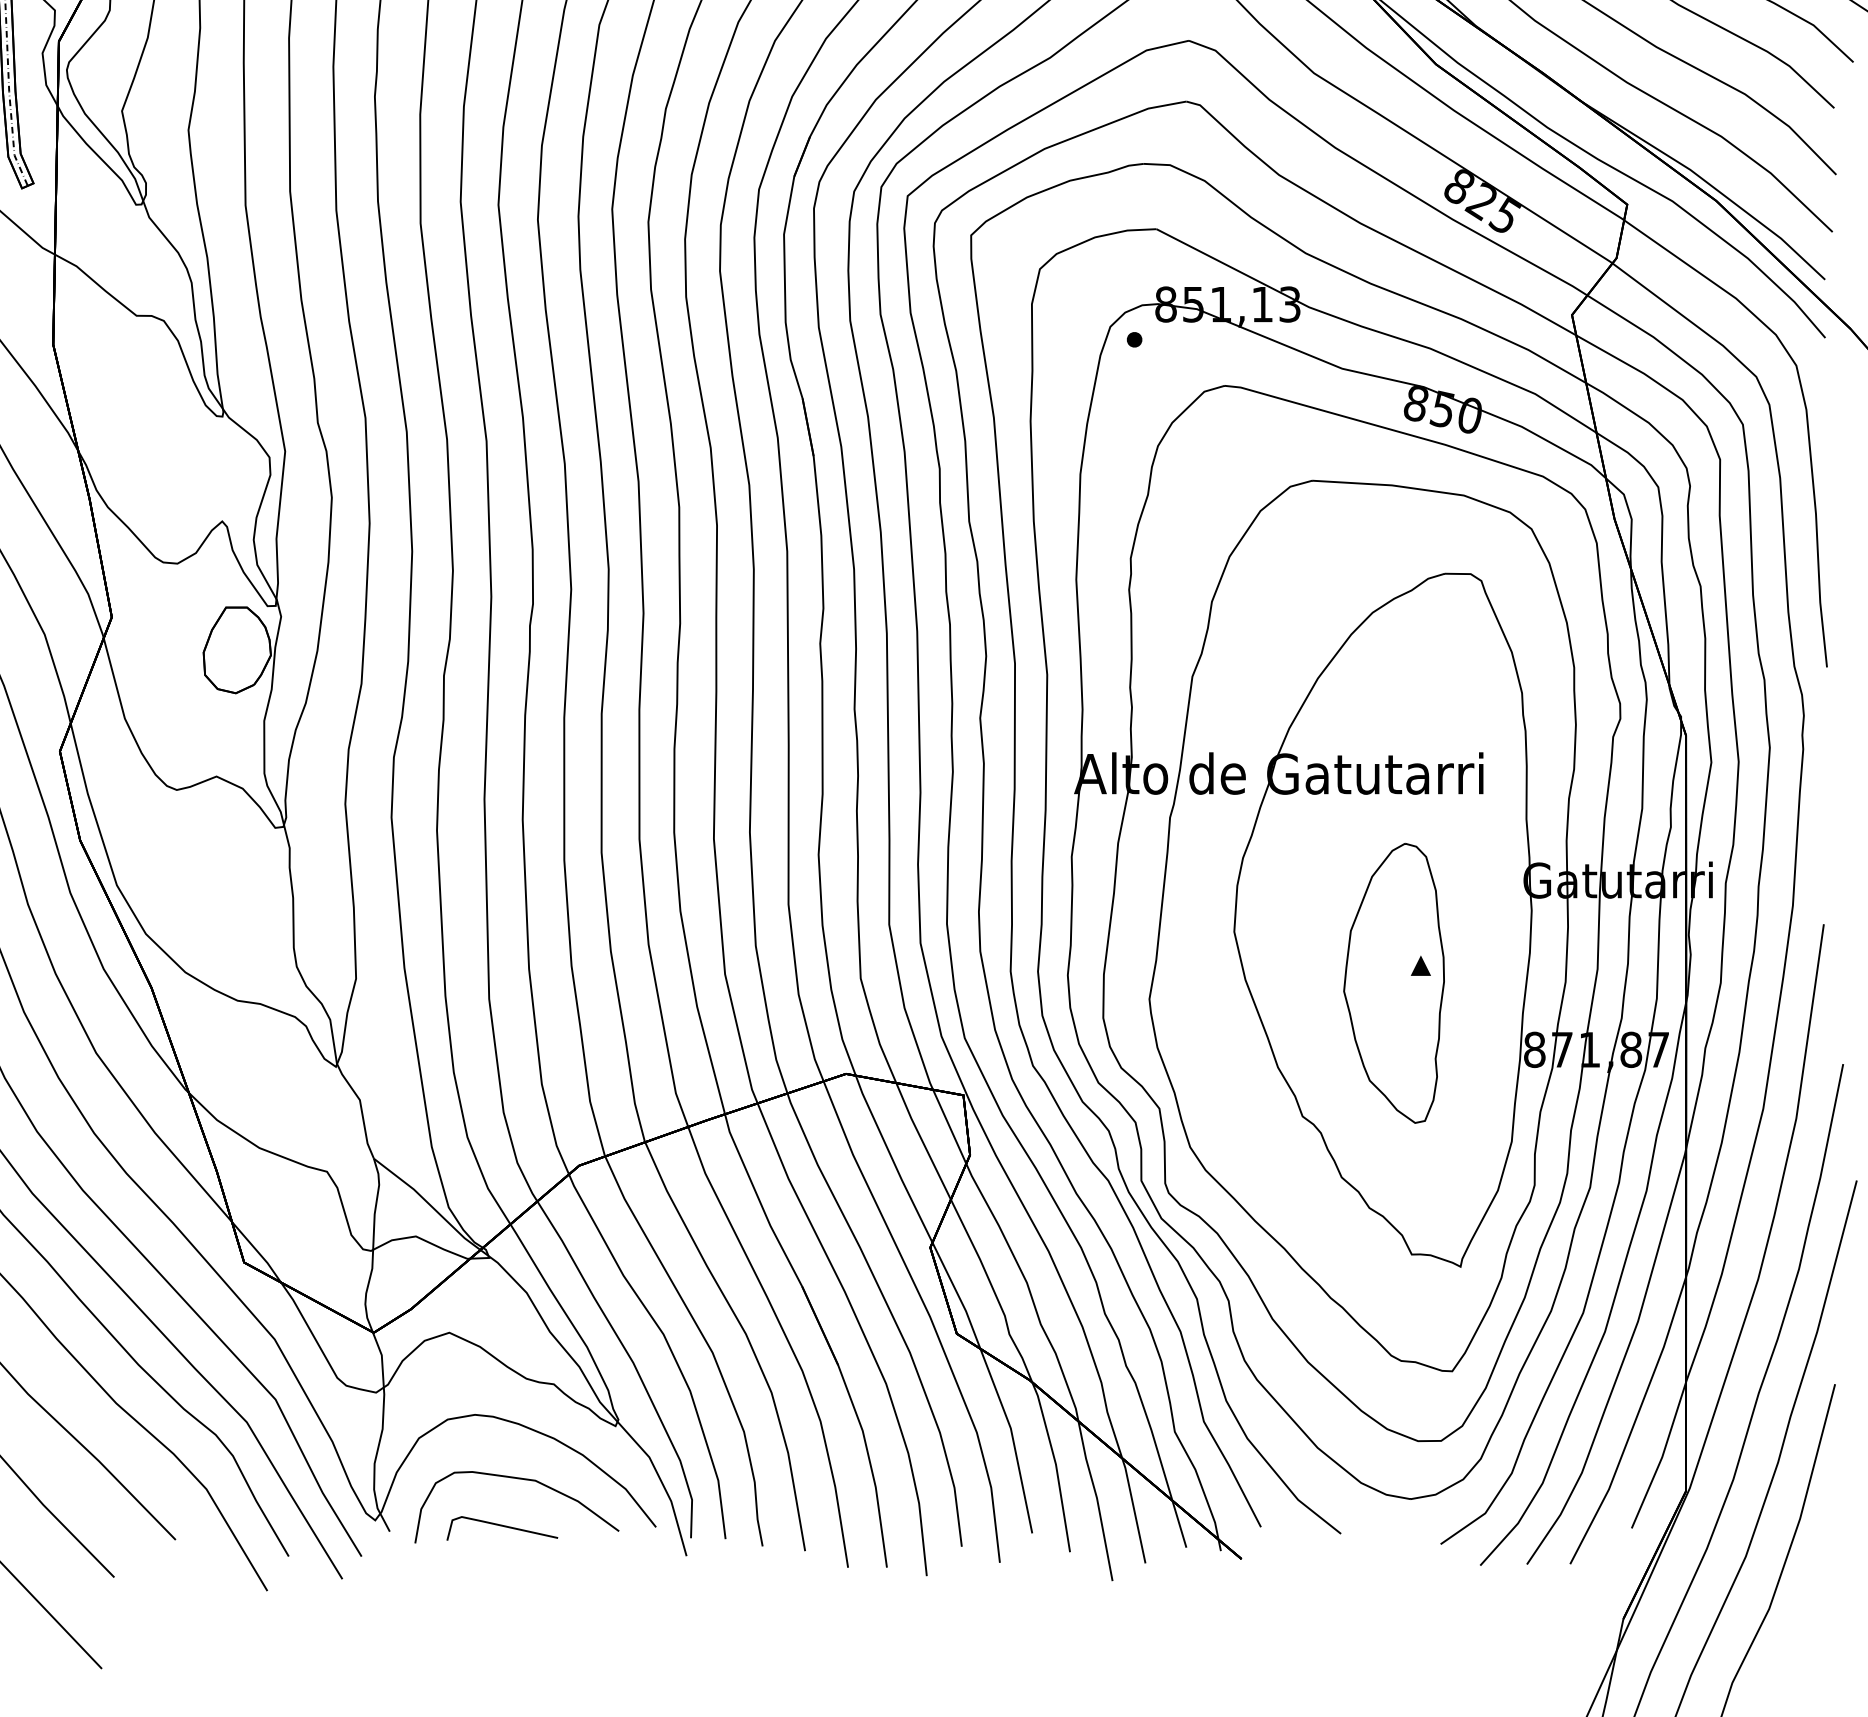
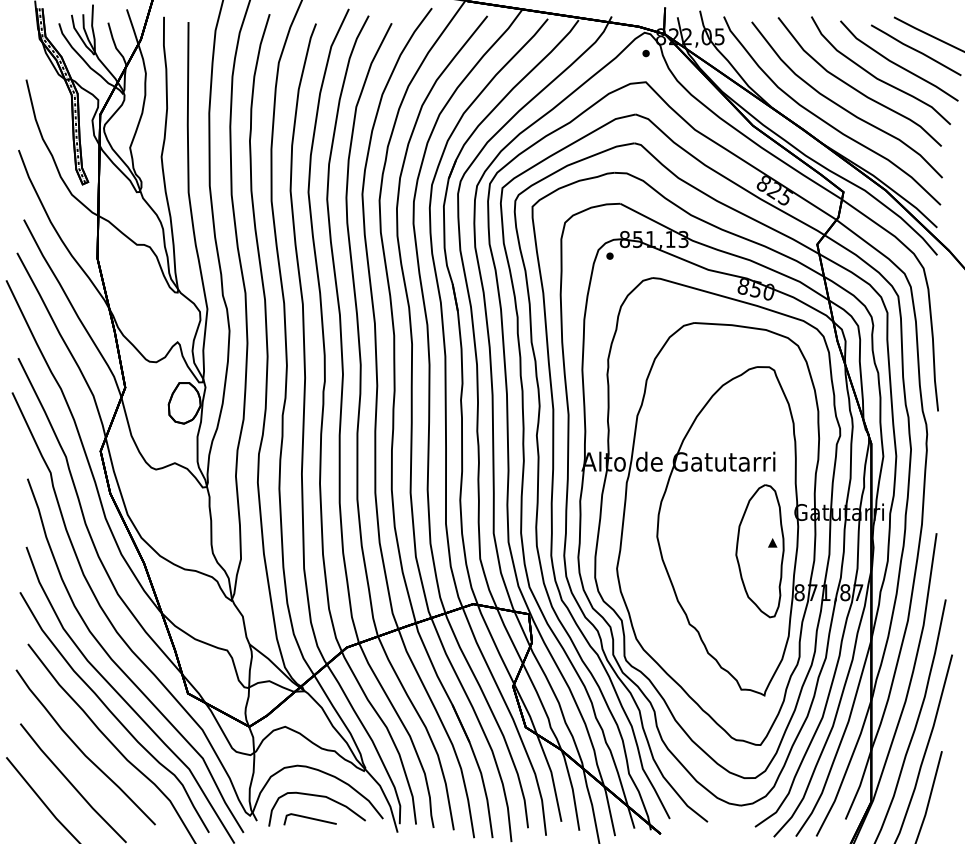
part: (1393, 984) -> (759, 551), moved

